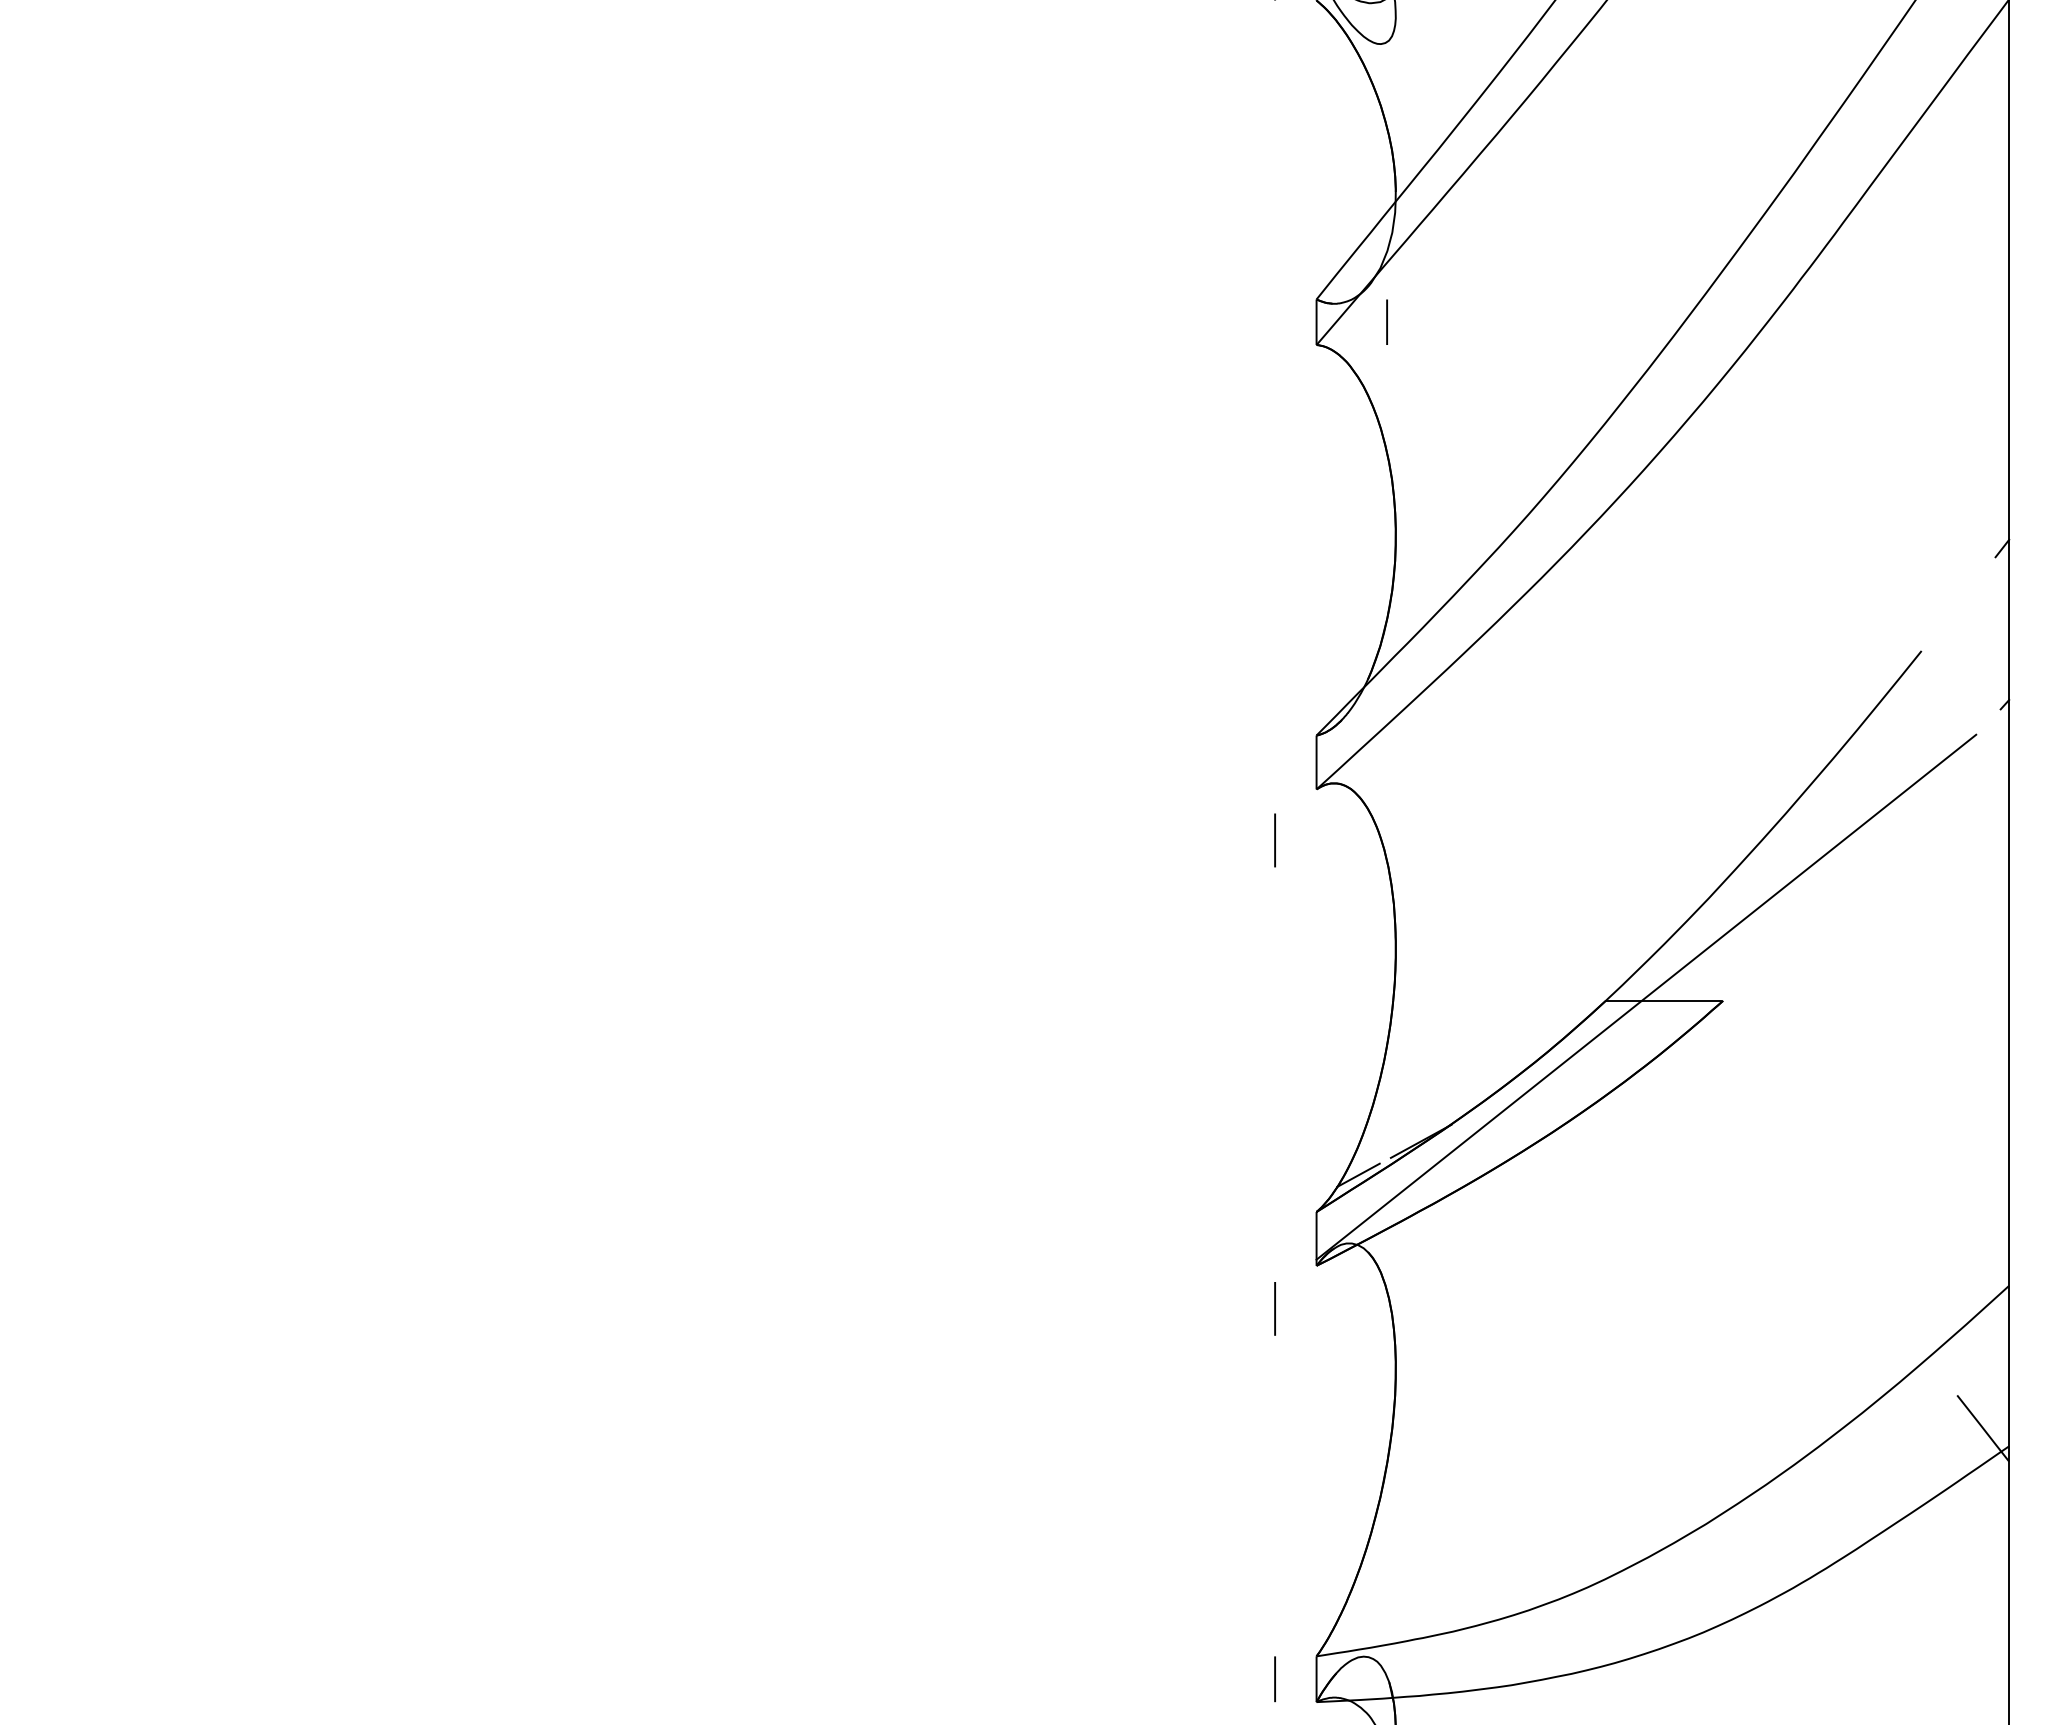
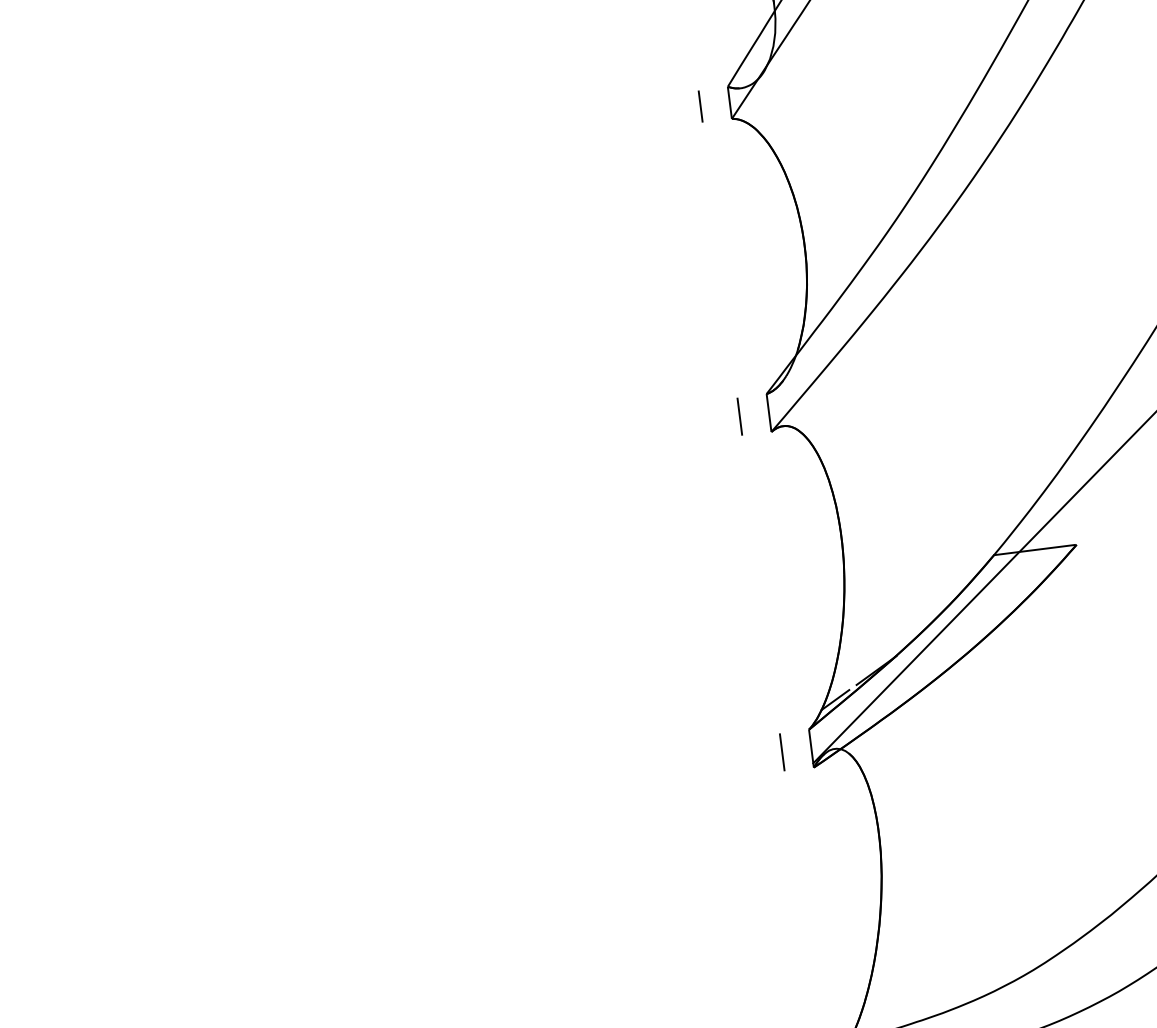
line: (1386, 321) -> (700, 106), moved
line: (1274, 840) -> (739, 416), moved
line: (1274, 1308) -> (781, 752), moved

